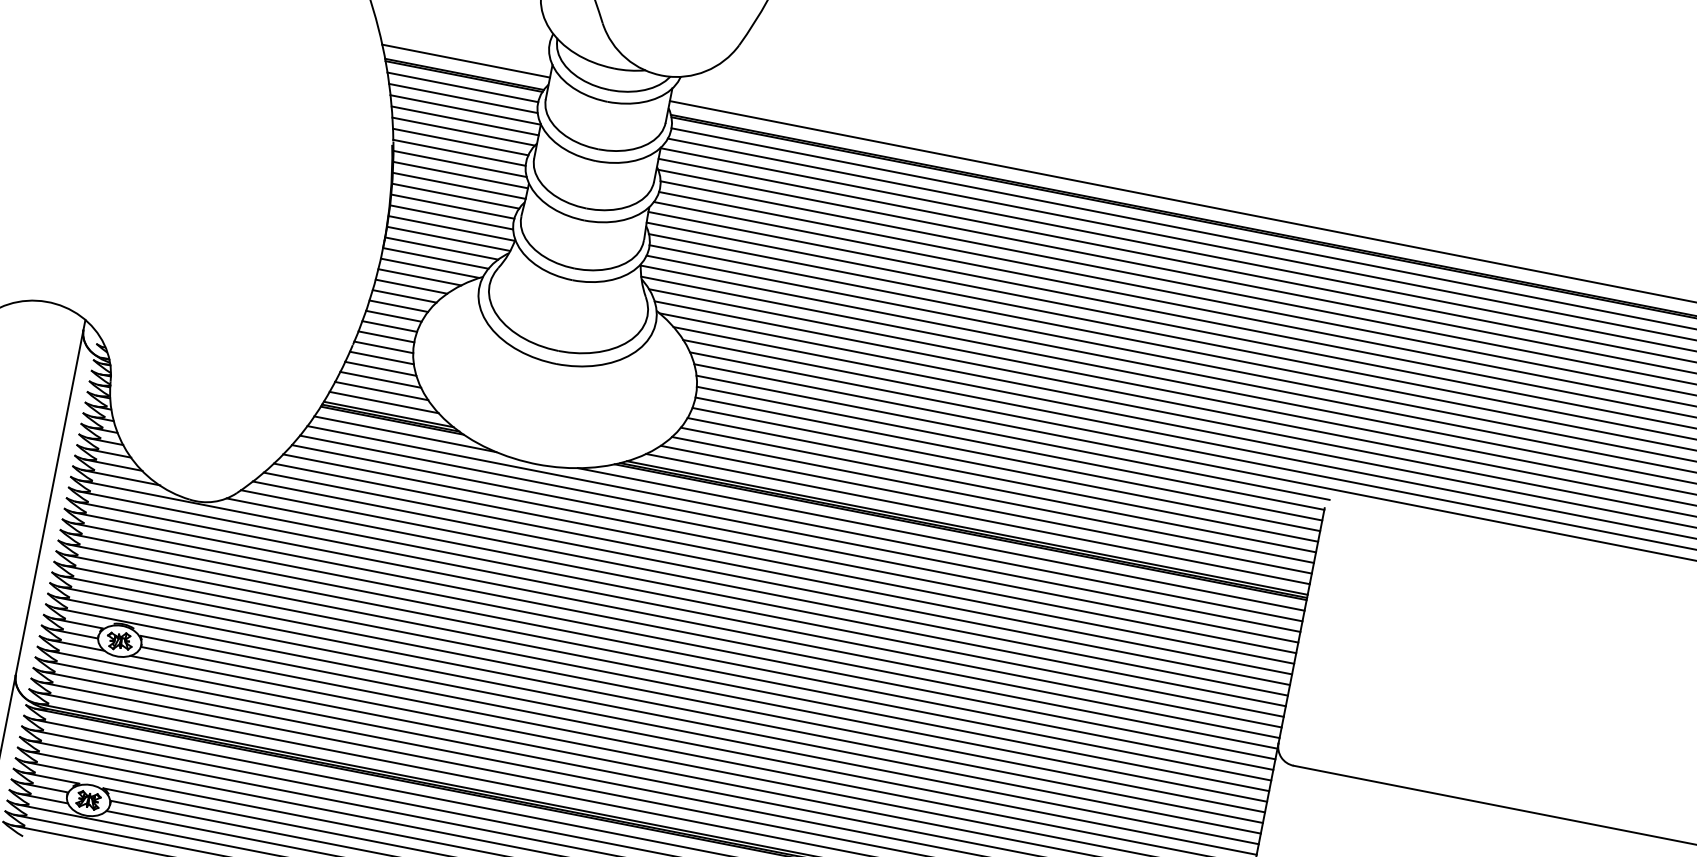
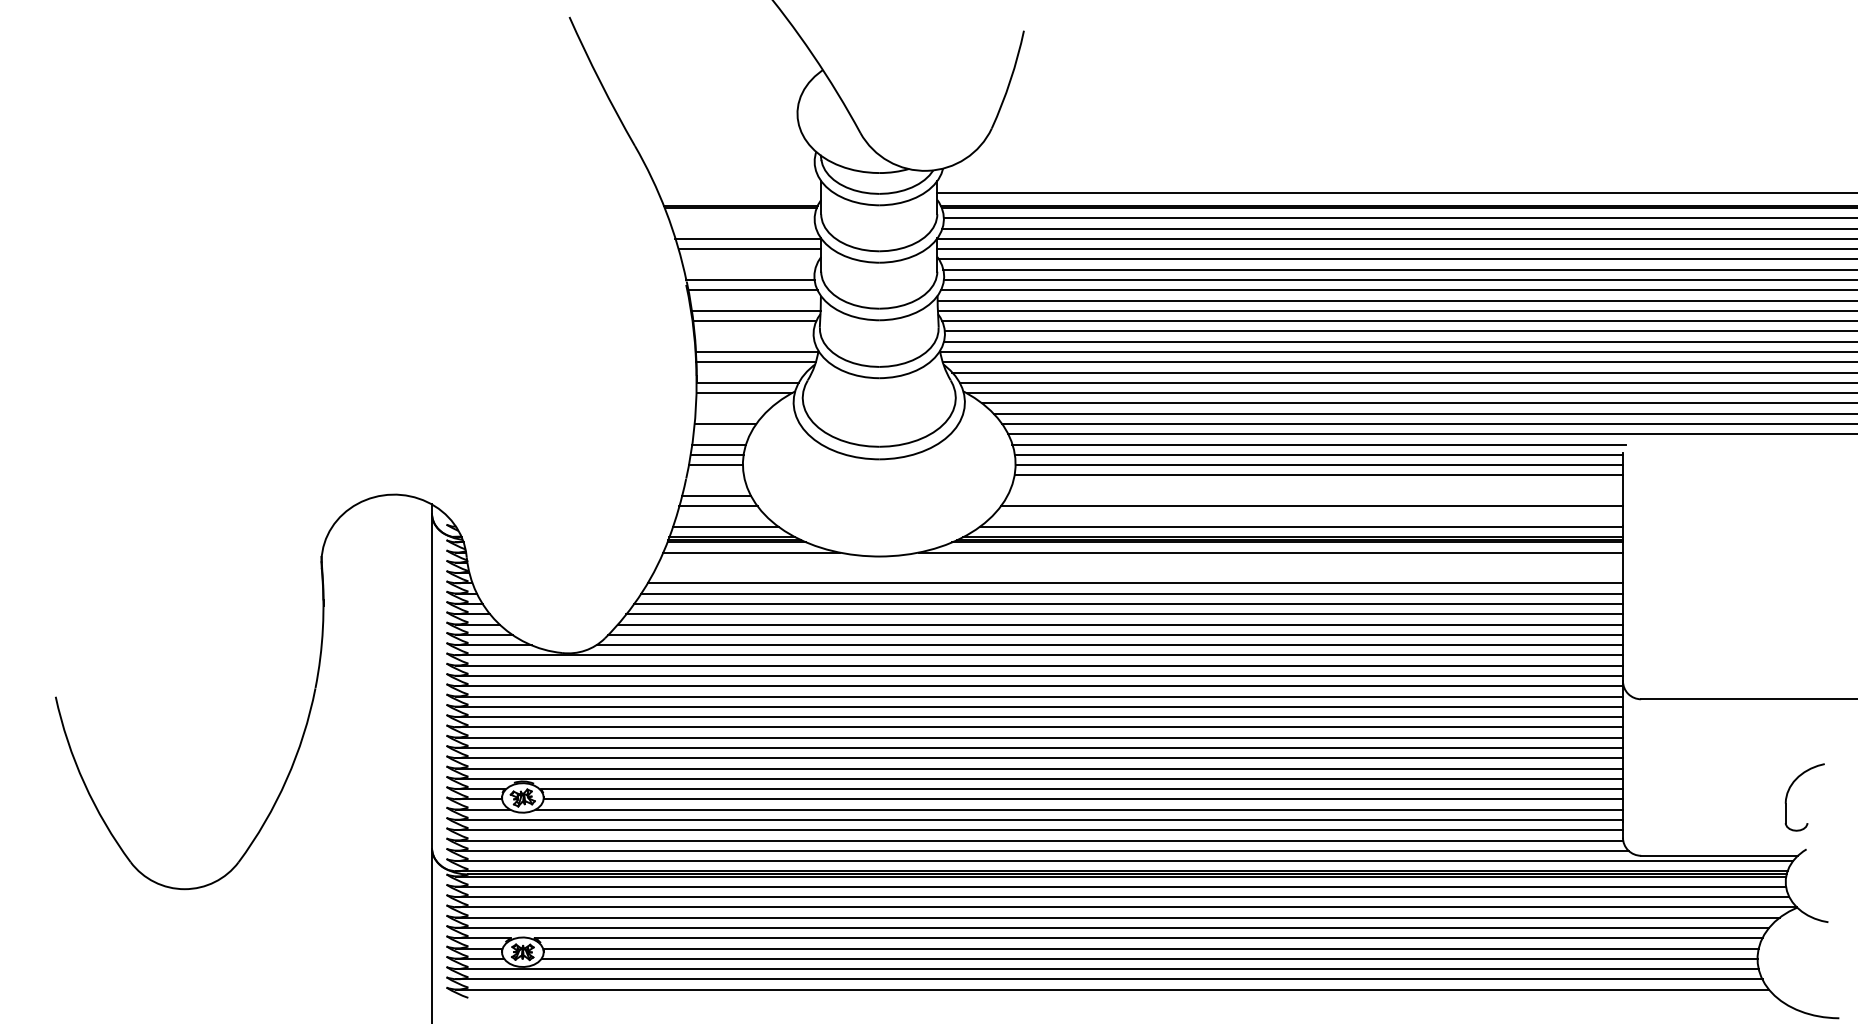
line: (465, 61) -> (739, 193), removed
line: (462, 87) -> (741, 218), removed
line: (463, 98) -> (744, 228), removed
line: (463, 131) -> (750, 259), removed
line: (460, 141) -> (749, 269), removed
line: (460, 174) -> (755, 300), removed
line: (452, 206) -> (753, 331), removed
line: (451, 217) -> (754, 341), removed
line: (441, 248) -> (751, 372), removed
line: (420, 277) -> (736, 403), removed
line: (410, 286) -> (729, 413), removed
line: (398, 306) -> (721, 434), removed
line: (383, 347) -> (715, 475), removed
line: (381, 357) -> (715, 485), removed
line: (381, 390) -> (721, 516), removed
line: (1001, 479) -> (1316, 485), removed
line: (997, 490) -> (1314, 496), removed
line: (986, 509) -> (1307, 516), removed
line: (804, 523) -> (1140, 562), removed
line: (799, 534) -> (1137, 573), removed

